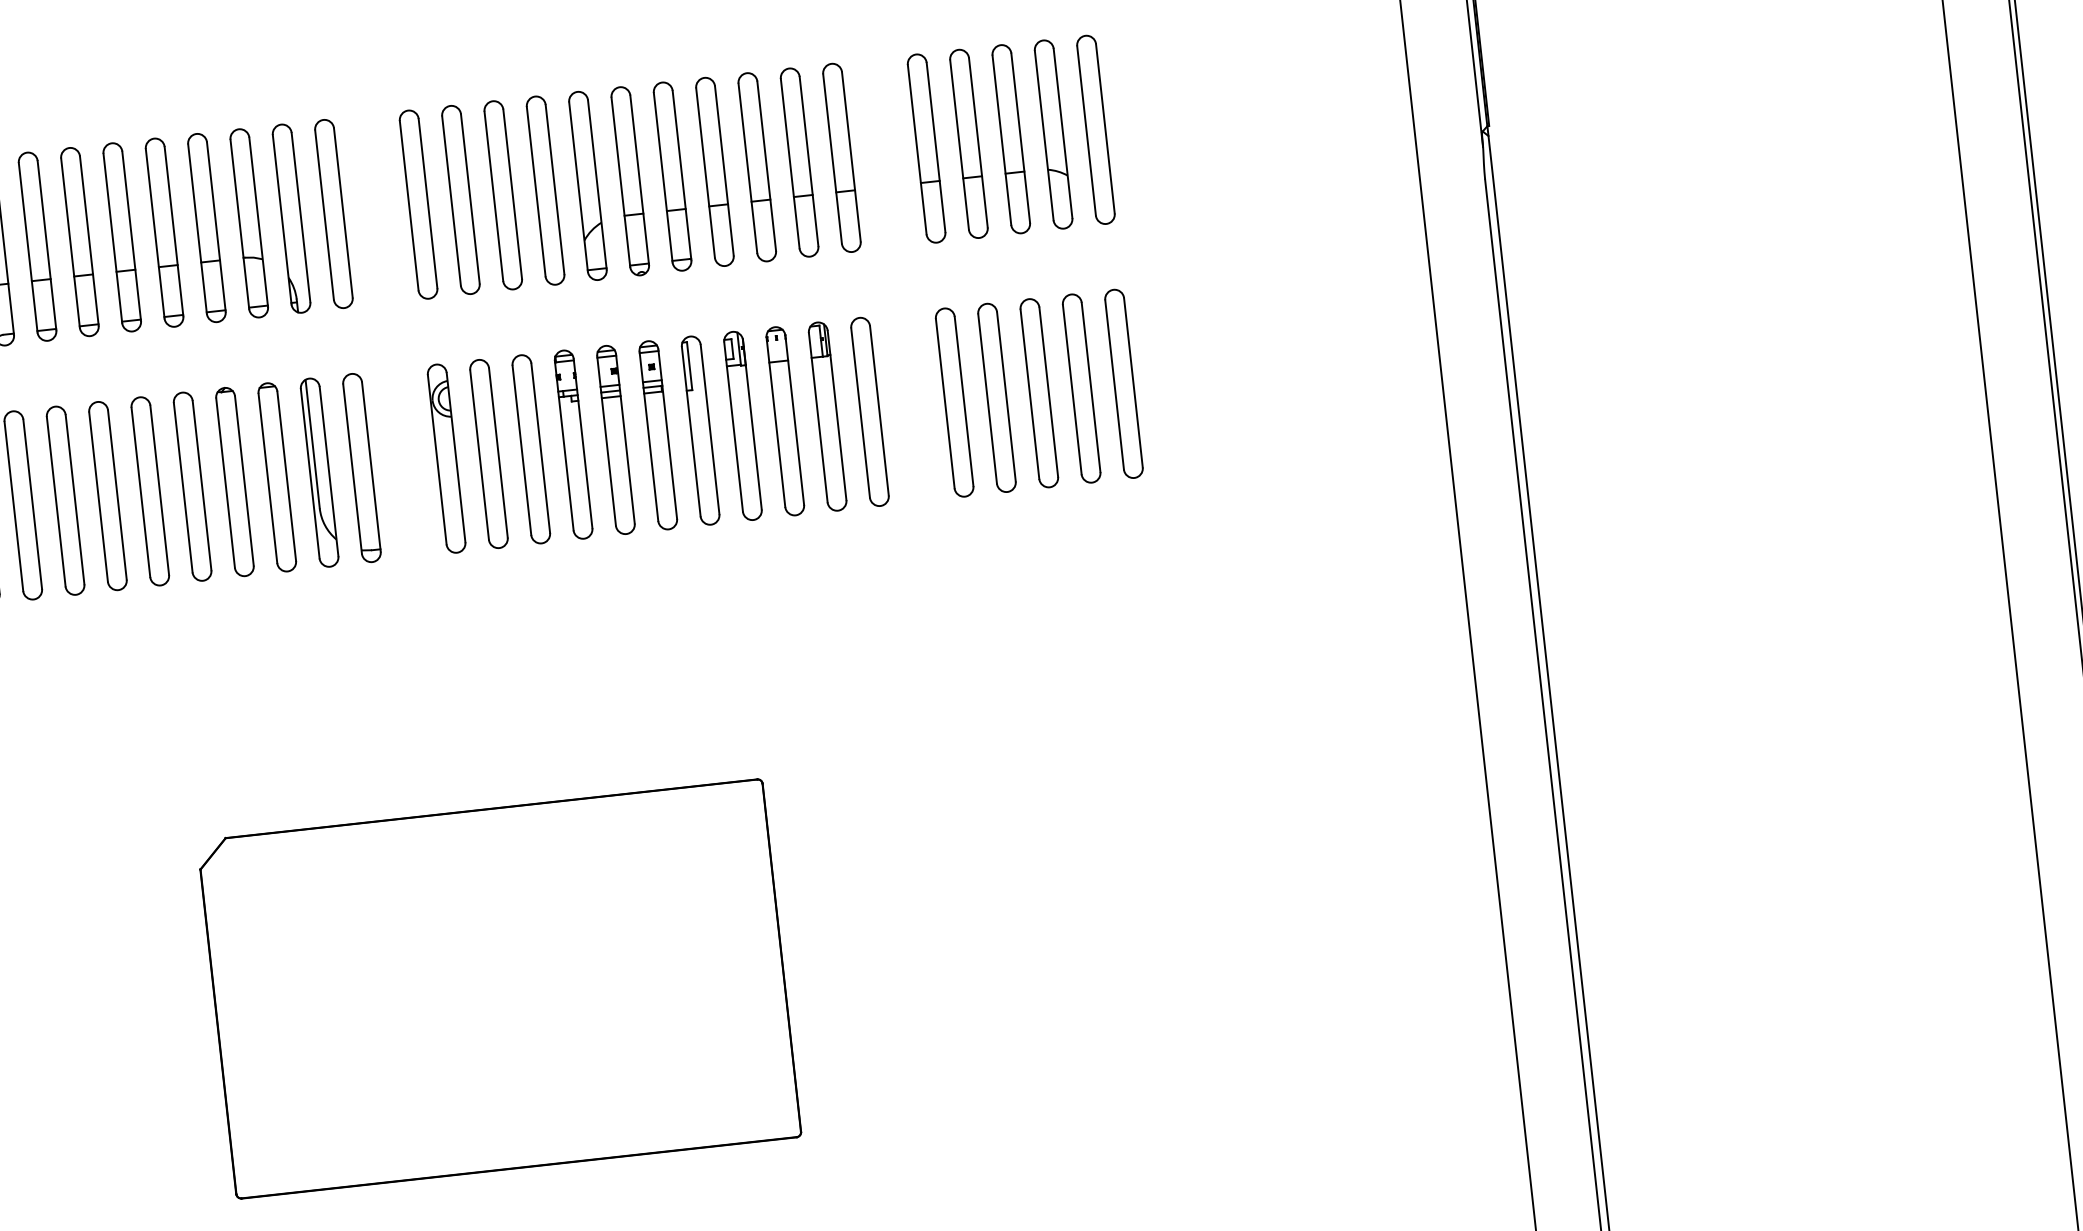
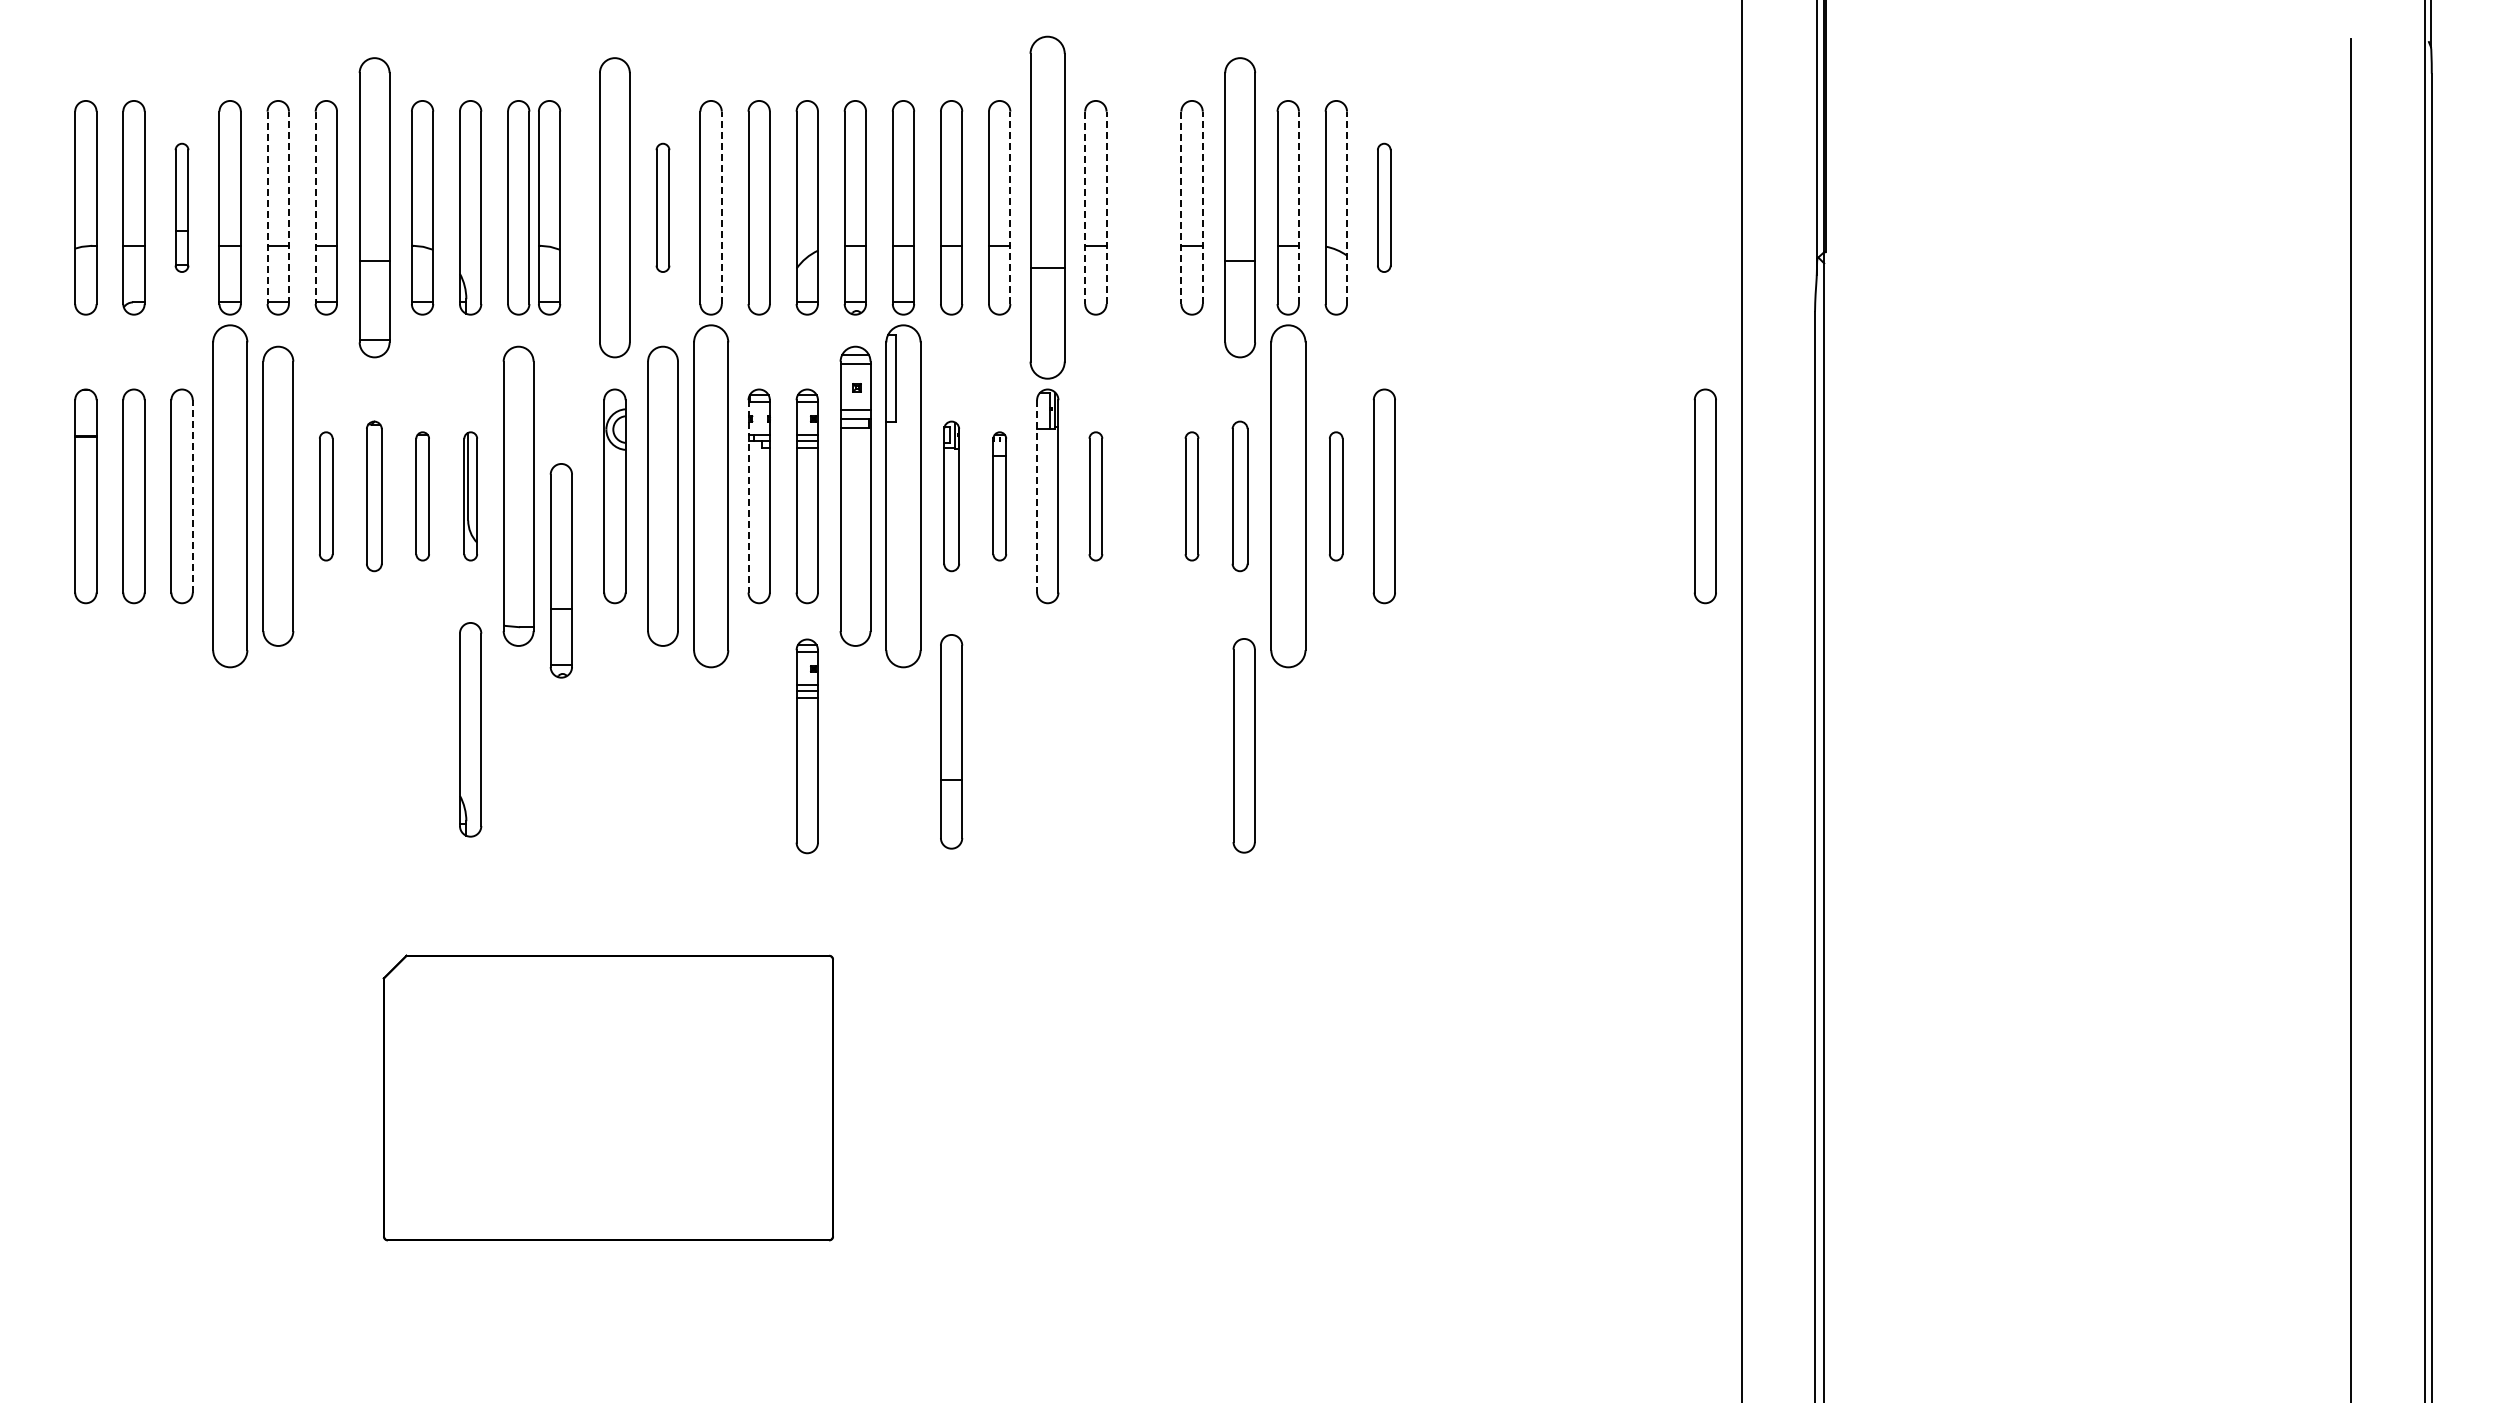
part: (1095, 129) -> (1383, 207), size x0.6
line: (1063, 133) -> (1347, 207), solid -> dashed
line: (1020, 137) -> (1298, 207), solid -> dashed
part: (968, 143) -> (1239, 207), size x1.4
line: (935, 147) -> (1202, 207), solid -> dashed
line: (917, 150) -> (1181, 208), solid -> dashed
line: (851, 156) -> (1106, 207), solid -> dashed
line: (832, 159) -> (1085, 208), solid -> dashed
part: (799, 162) -> (1047, 207), size x1.6
line: (766, 165) -> (1010, 207), solid -> dashed
line: (512, 194) -> (721, 207), solid -> dashed
part: (460, 199) -> (662, 207), size x0.6
part: (418, 204) -> (614, 207), size x1.4
part: (360, 210) -> (549, 207), added
part: (206, 227) -> (373, 207), size x1.4
line: (155, 234) -> (315, 208), solid -> dashed
line: (131, 236) -> (288, 207), solid -> dashed
line: (112, 239) -> (267, 208), solid -> dashed
part: (37, 246) -> (181, 207), size x0.6
part: (1405, 352) -> (1704, 496), added
part: (1080, 388) -> (1335, 496), size x0.6
part: (1038, 393) -> (1287, 496), size x1.6
part: (996, 398) -> (1239, 496), size x0.7
part: (954, 402) -> (1191, 496), size x0.6
part: (869, 412) -> (1095, 496), size x0.6
line: (818, 417) -> (1037, 496), solid -> dashed
part: (785, 421) -> (999, 496), size x0.6
part: (742, 426) -> (951, 496), size x0.7
part: (700, 430) -> (903, 496), size x1.6
part: (657, 435) -> (854, 496), size x1.4
line: (564, 445) -> (748, 496), solid -> dashed
part: (530, 449) -> (710, 496), size x1.6
part: (488, 454) -> (662, 496), size x1.4
part: (361, 468) -> (518, 496), size x1.4
part: (319, 472) -> (470, 496), size x0.6
part: (277, 477) -> (422, 496), size x0.6
part: (234, 482) -> (373, 496), size x0.7
part: (191, 486) -> (325, 496), size x0.6
part: (149, 491) -> (277, 496), size x1.4
part: (107, 496) -> (229, 496), size x1.6
line: (74, 498) -> (192, 495), solid -> dashed
part: (405, 529) -> (560, 570), added
part: (1024, 616) -> (1243, 745), added
part: (766, 641) -> (951, 741), added
part: (639, 660) -> (806, 746), added
part: (342, 677) -> (470, 729), added
part: (499, 988) -> (608, 1097), size x0.7

